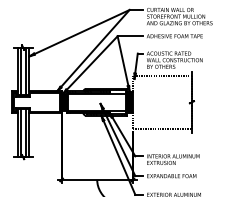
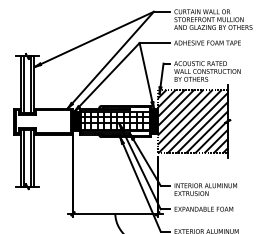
hatch: (96, 102) -> (114, 121), added
hatch: (162, 102) -> (192, 121), added

